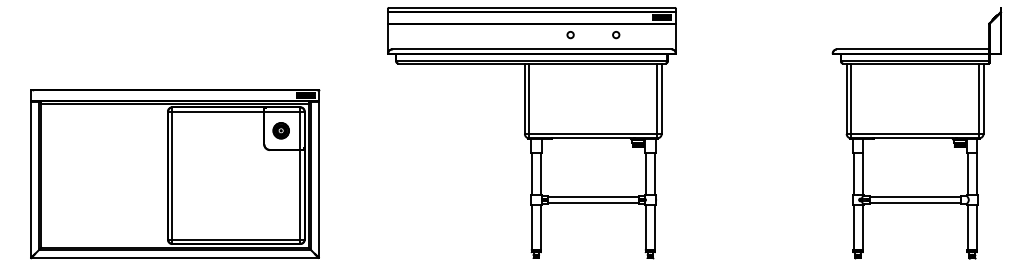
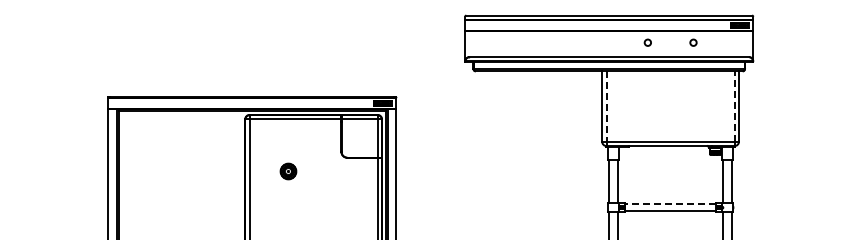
line: (657, 98) -> (734, 106), solid -> dashed
line: (529, 99) -> (606, 107), solid -> dashed
part: (280, 130) -> (287, 171), moved
line: (593, 196) -> (670, 204), solid -> dashed

